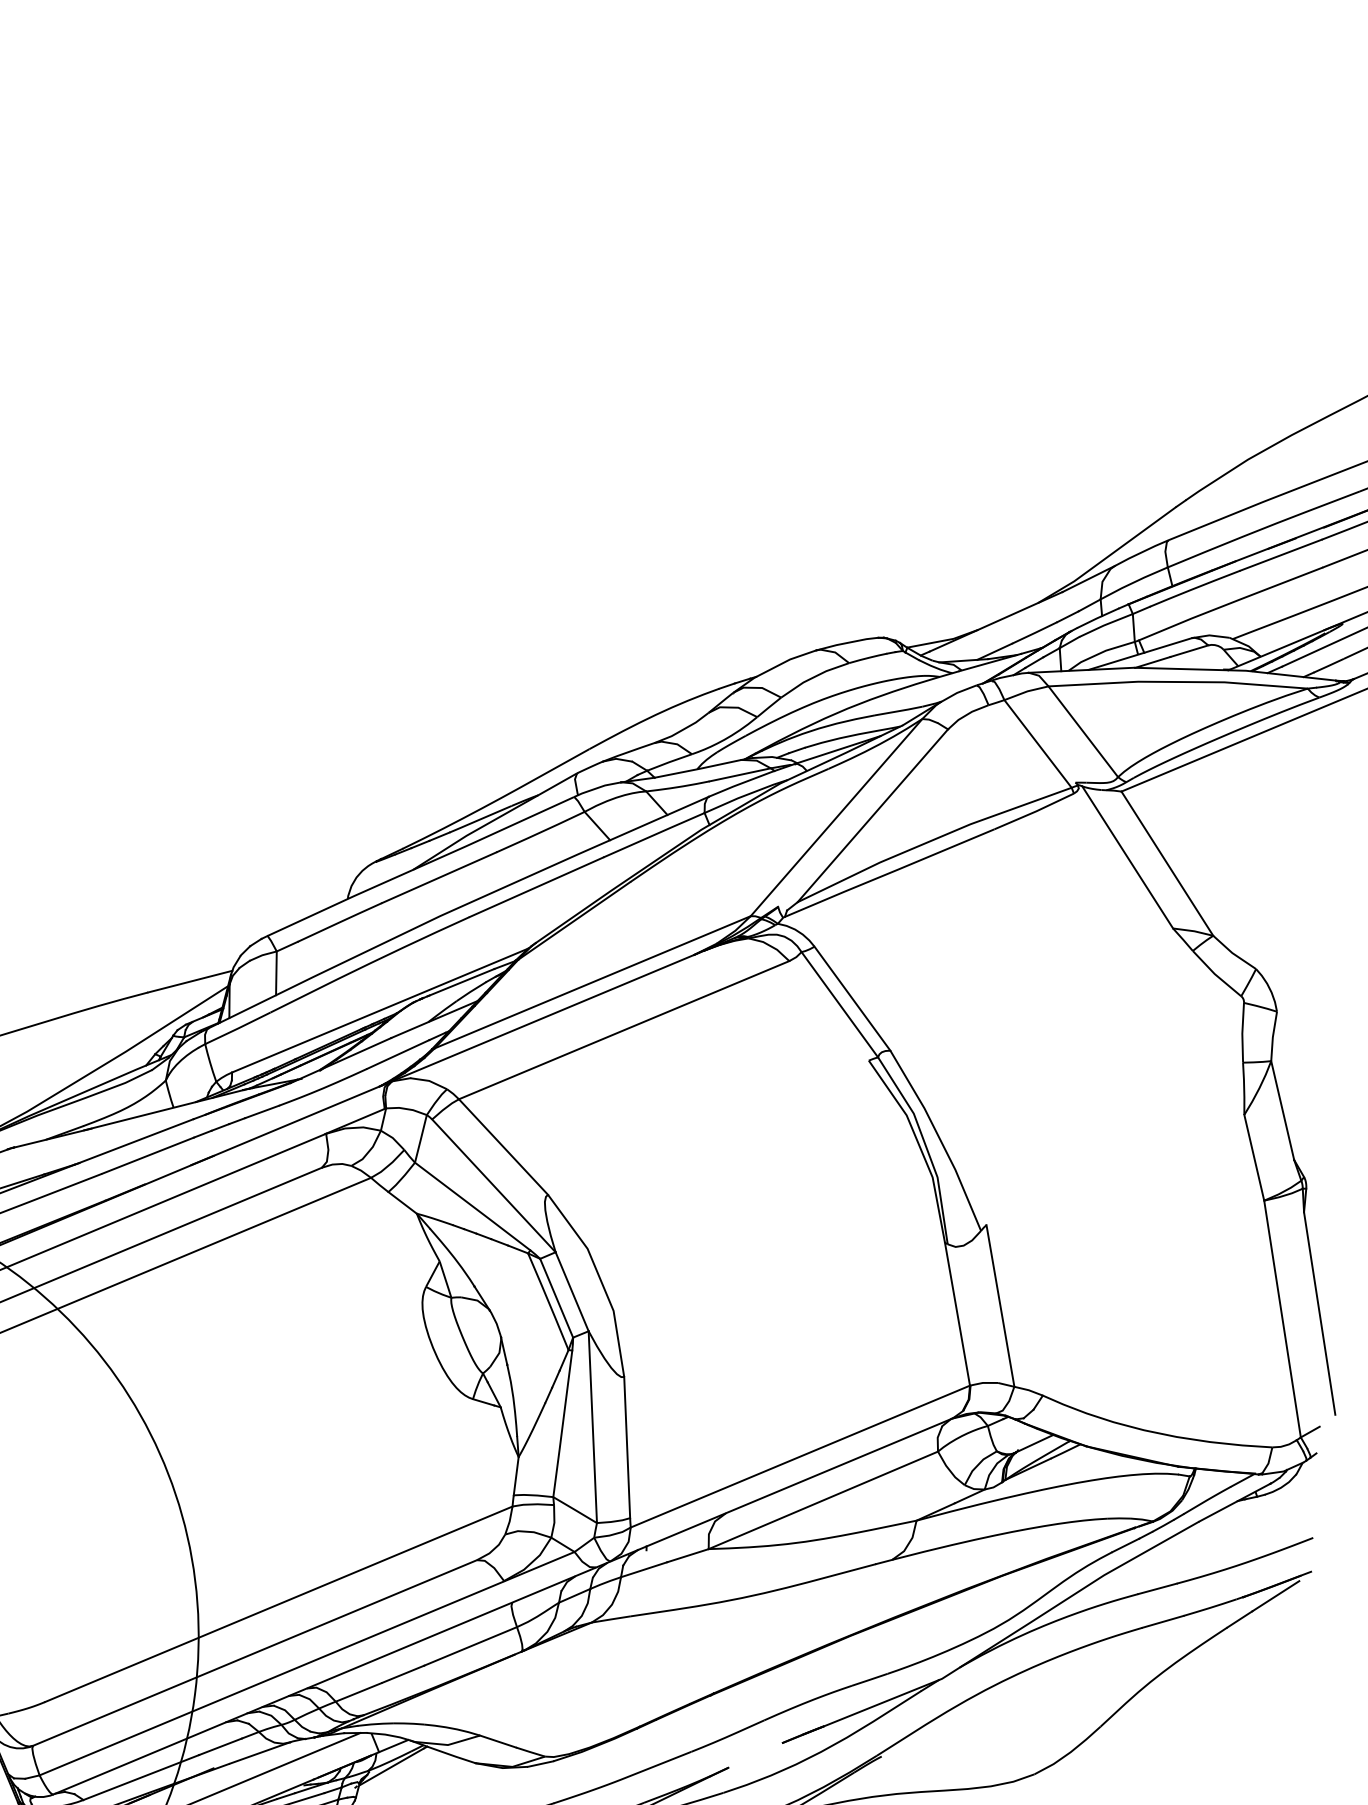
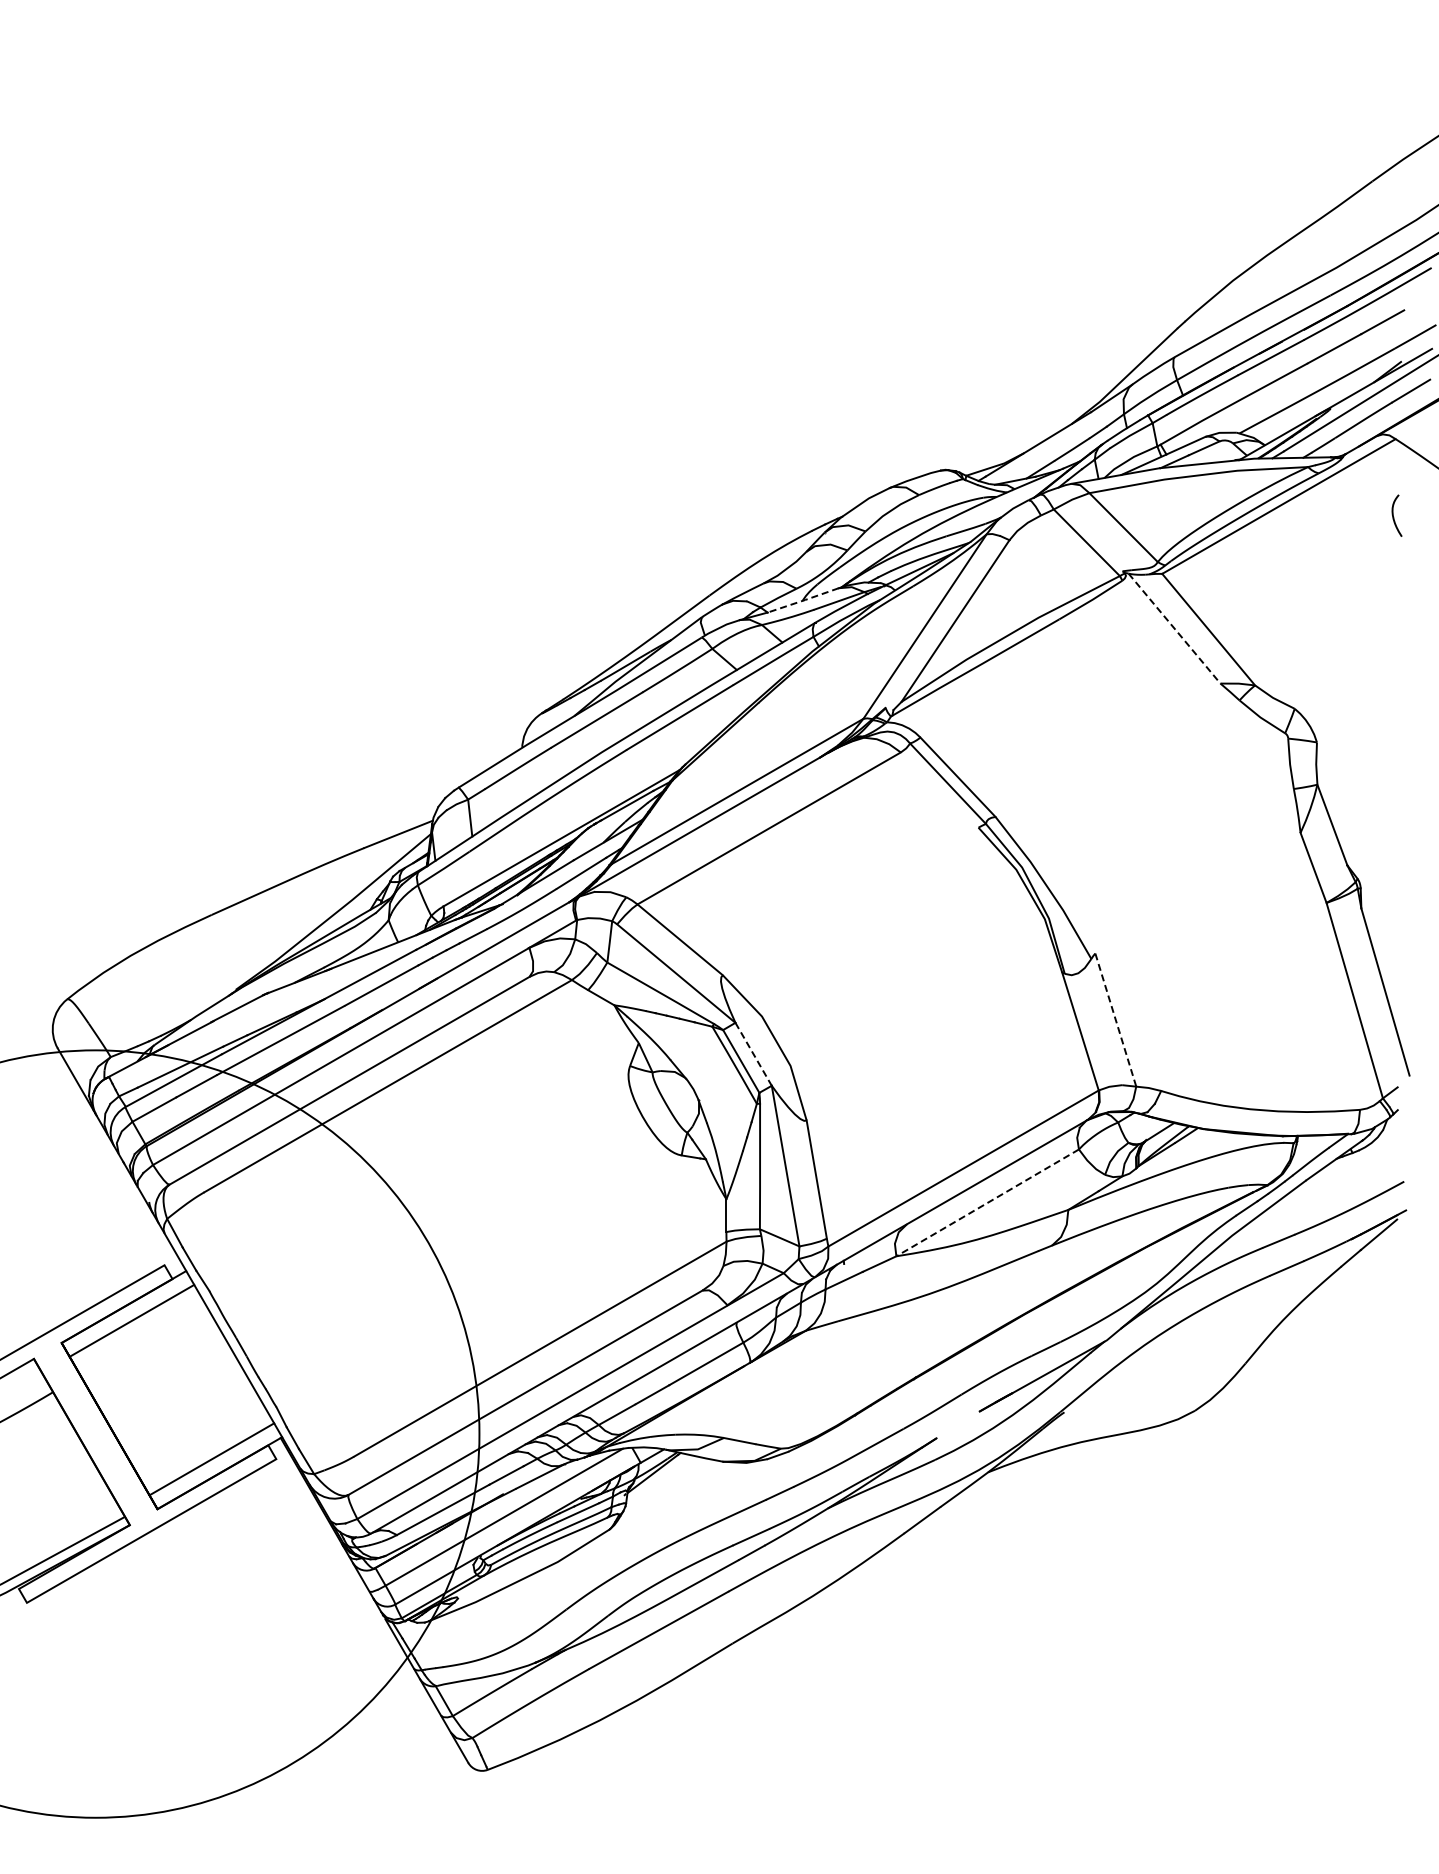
line: (698, 768) -> (803, 600), solid -> dashed
line: (1127, 857) -> (1174, 628), solid -> dashed
line: (571, 1291) -> (753, 1054), solid -> dashed
line: (1000, 1306) -> (1115, 1020), solid -> dashed
line: (823, 1499) -> (987, 1202), solid -> dashed

